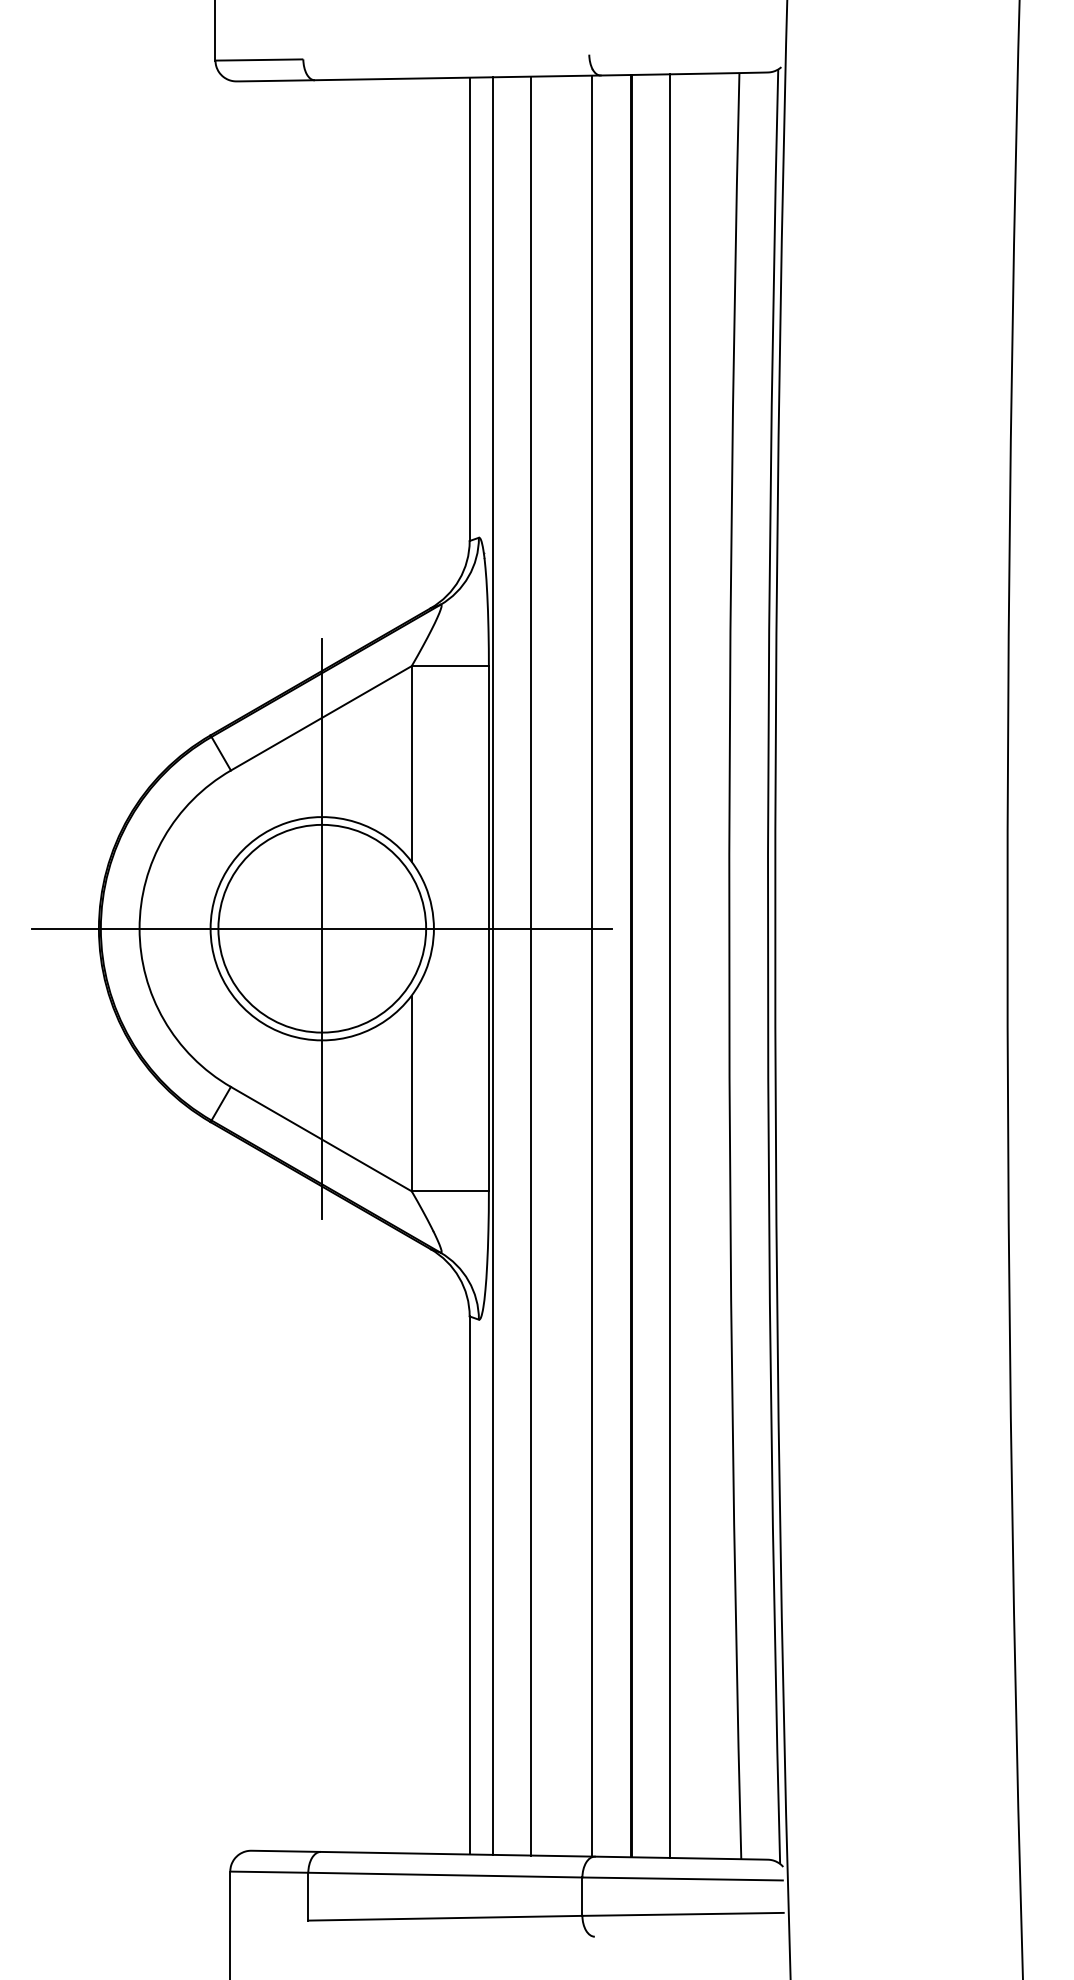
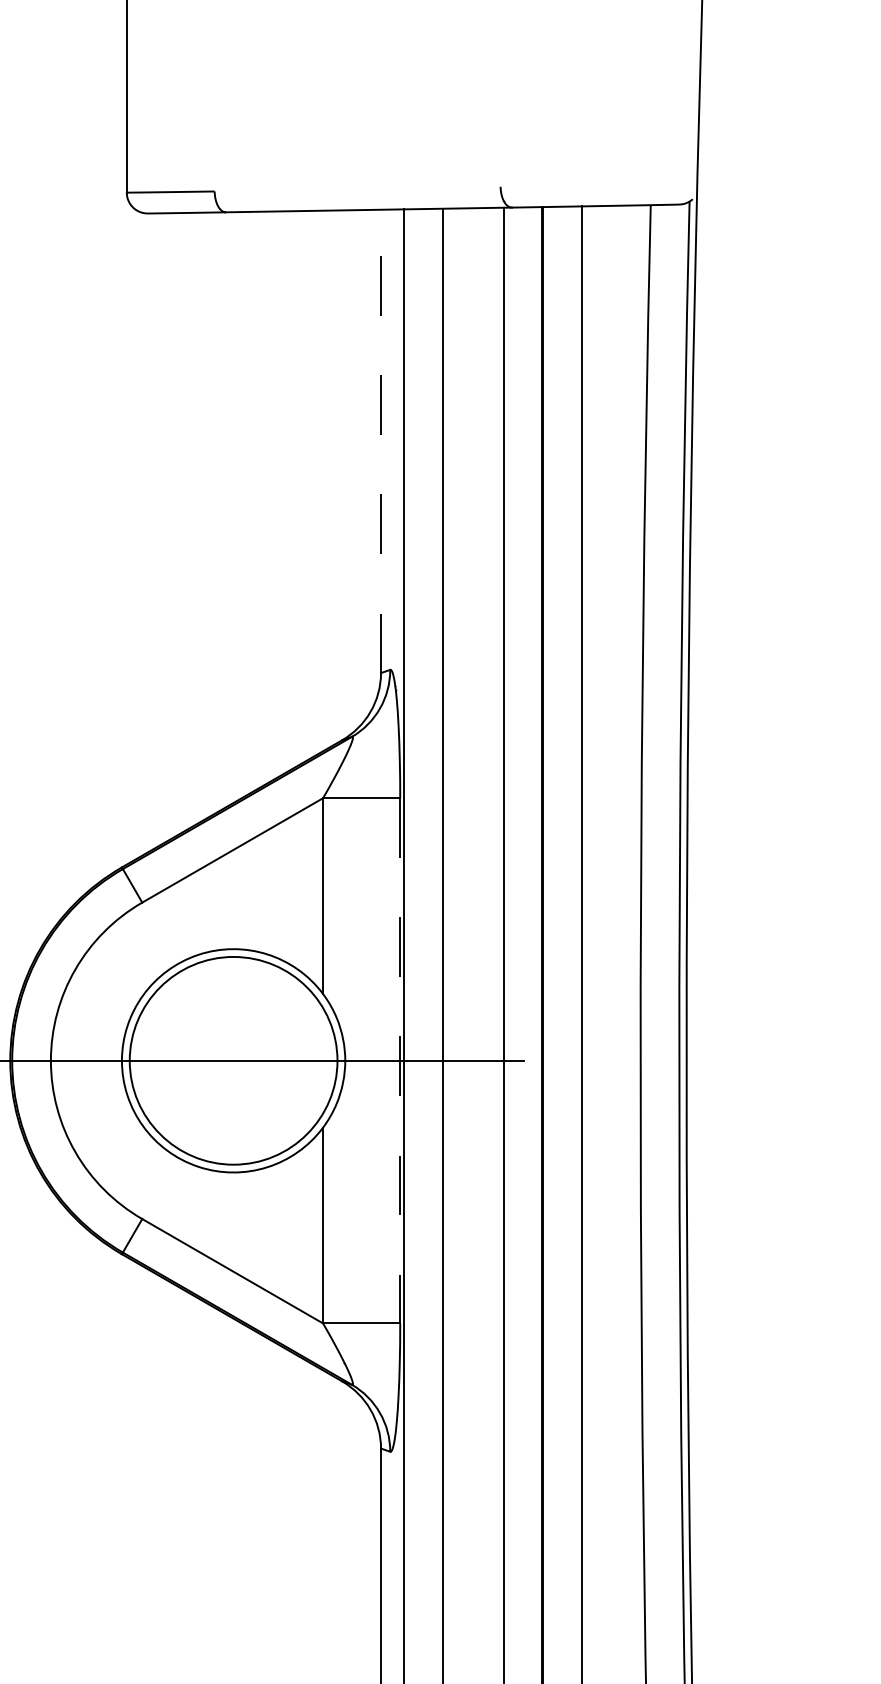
line: (469, 309) -> (380, 441), solid -> dashed
line: (322, 928) -> (233, 1060), removed
line: (488, 928) -> (399, 1060), solid -> dashed

